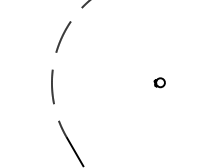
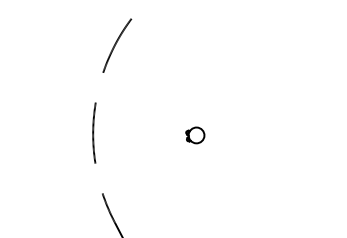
part: (159, 82) -> (194, 134), moved

